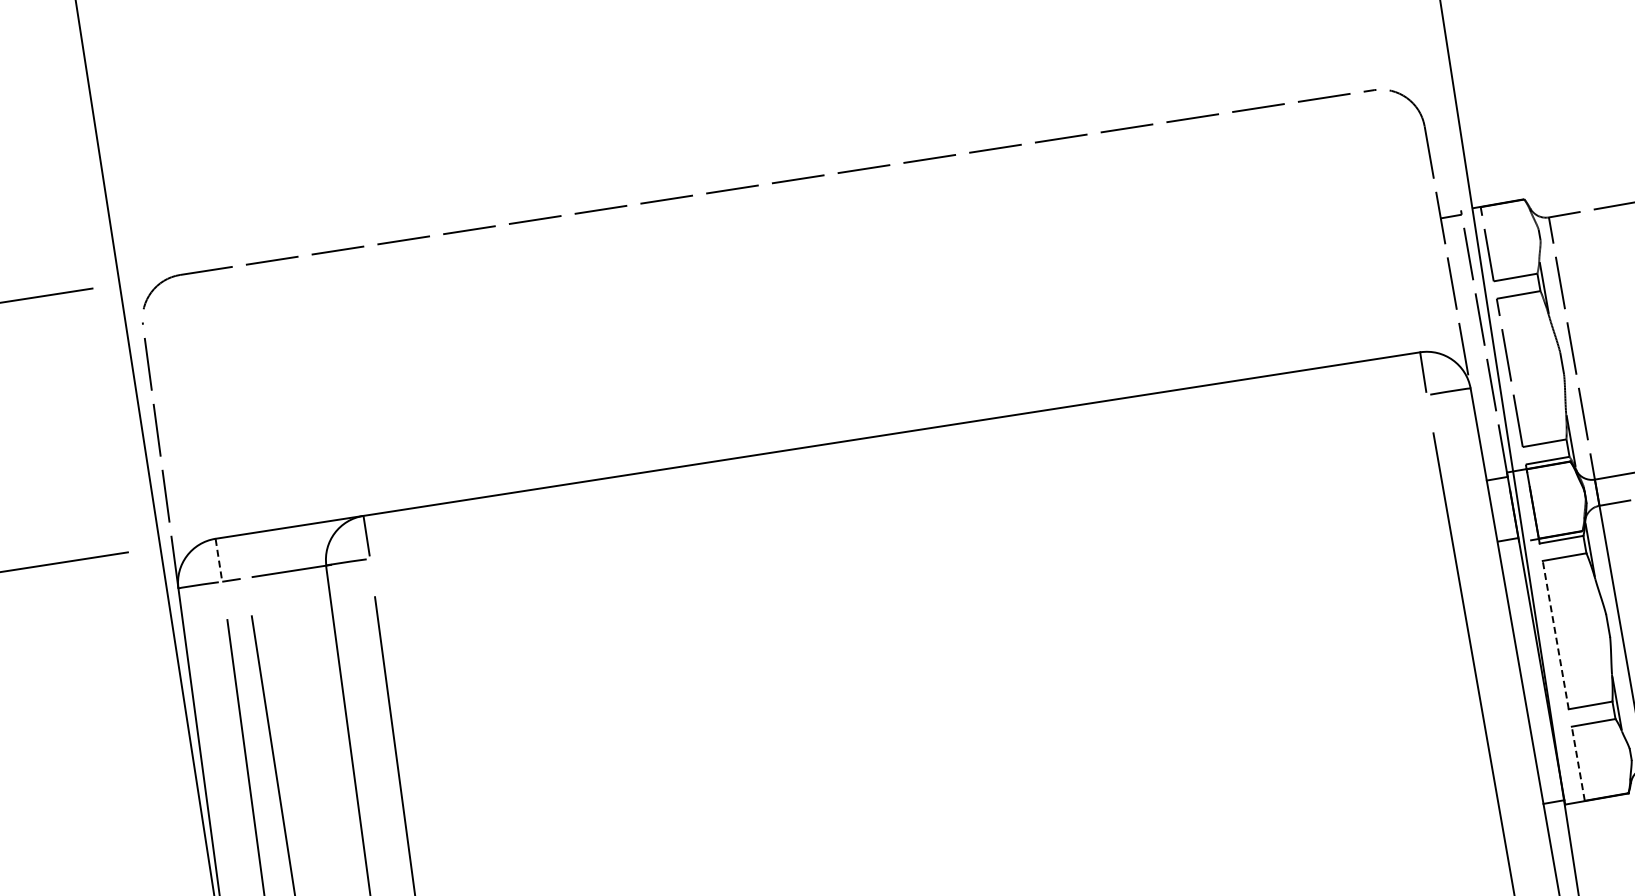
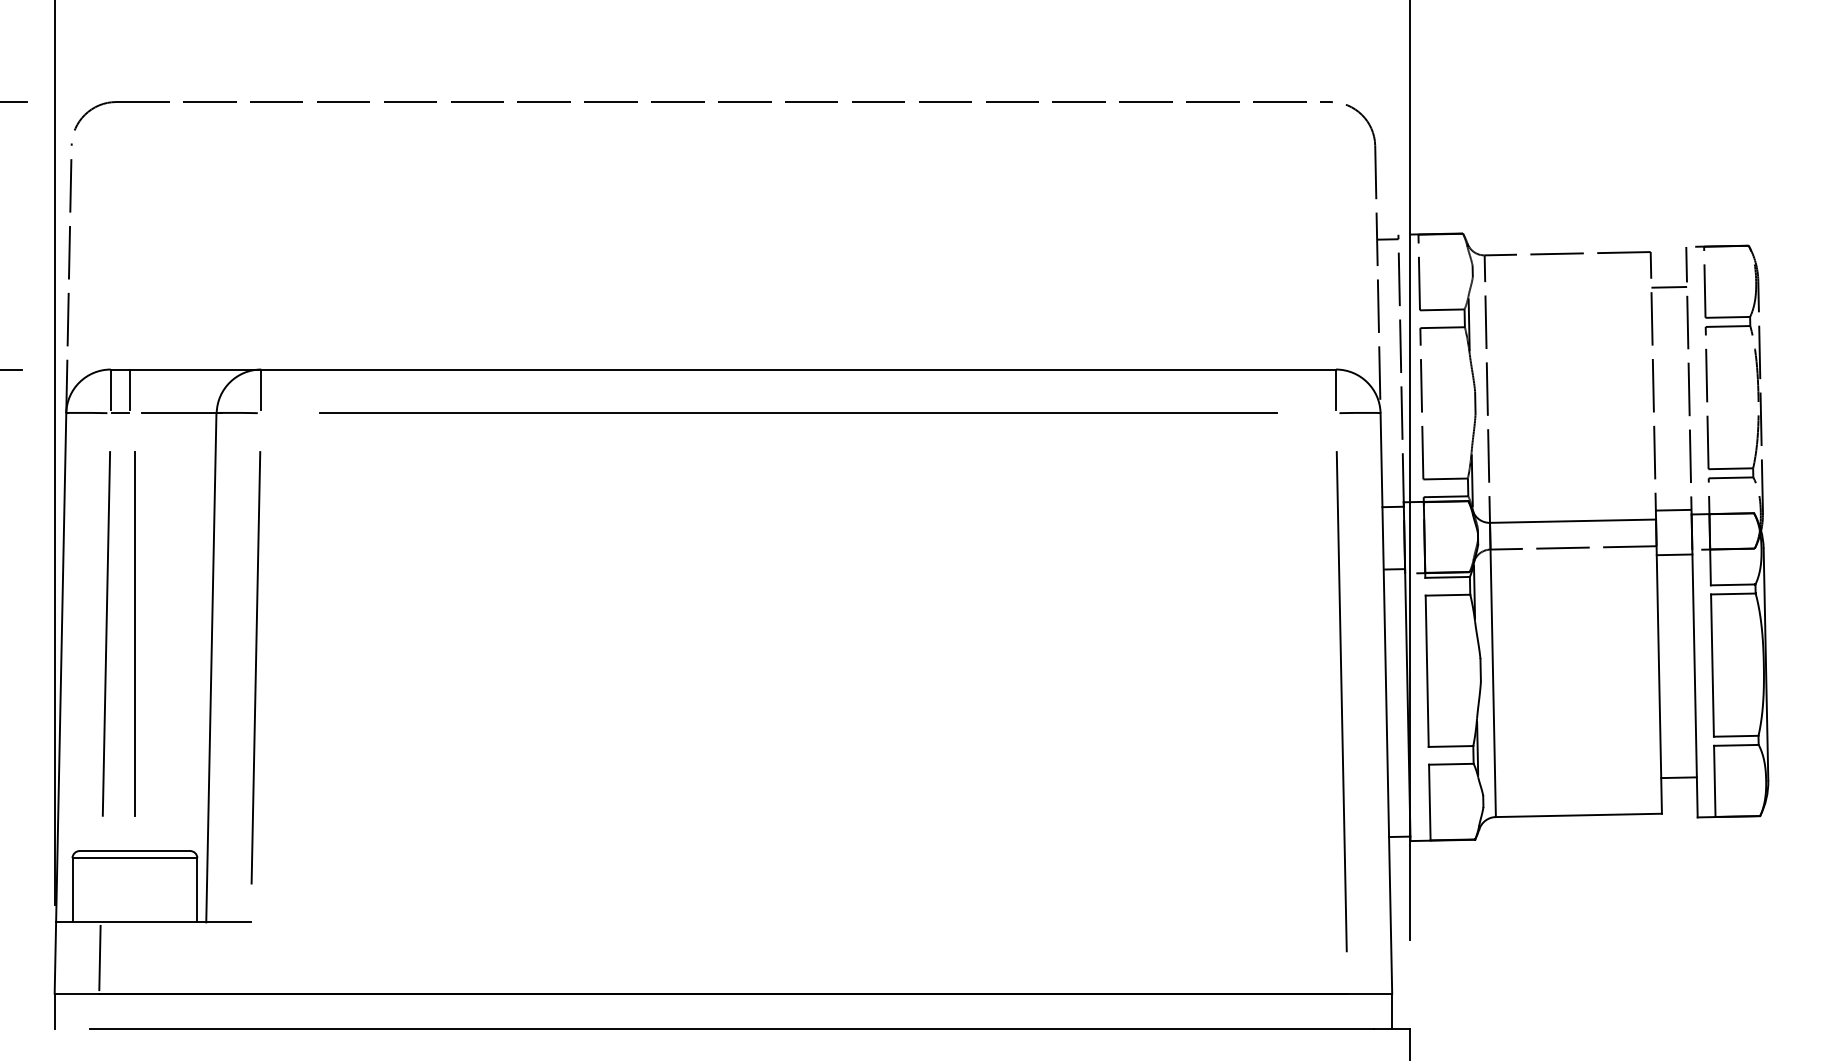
line: (898, 477) -> (798, 413), added
line: (236, 555) -> (129, 389), added
line: (218, 558) -> (110, 389), dashed -> solid
line: (1556, 635) -> (1427, 671), dashed -> solid
line: (1577, 763) -> (1429, 802), dashed -> solid

